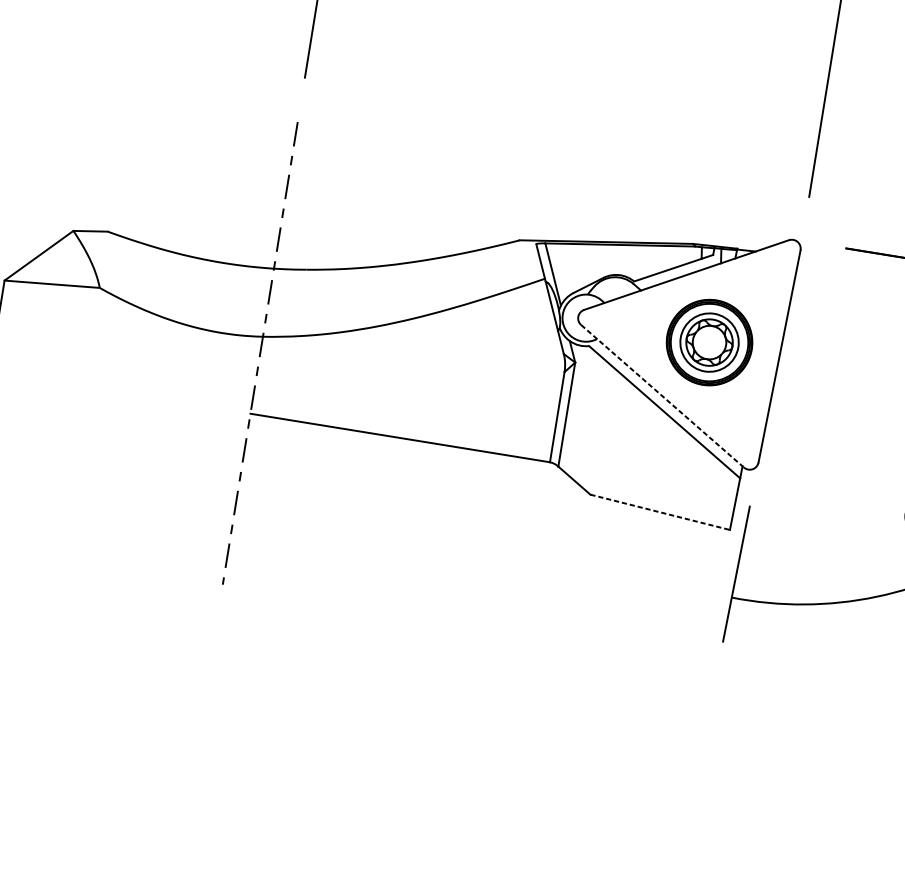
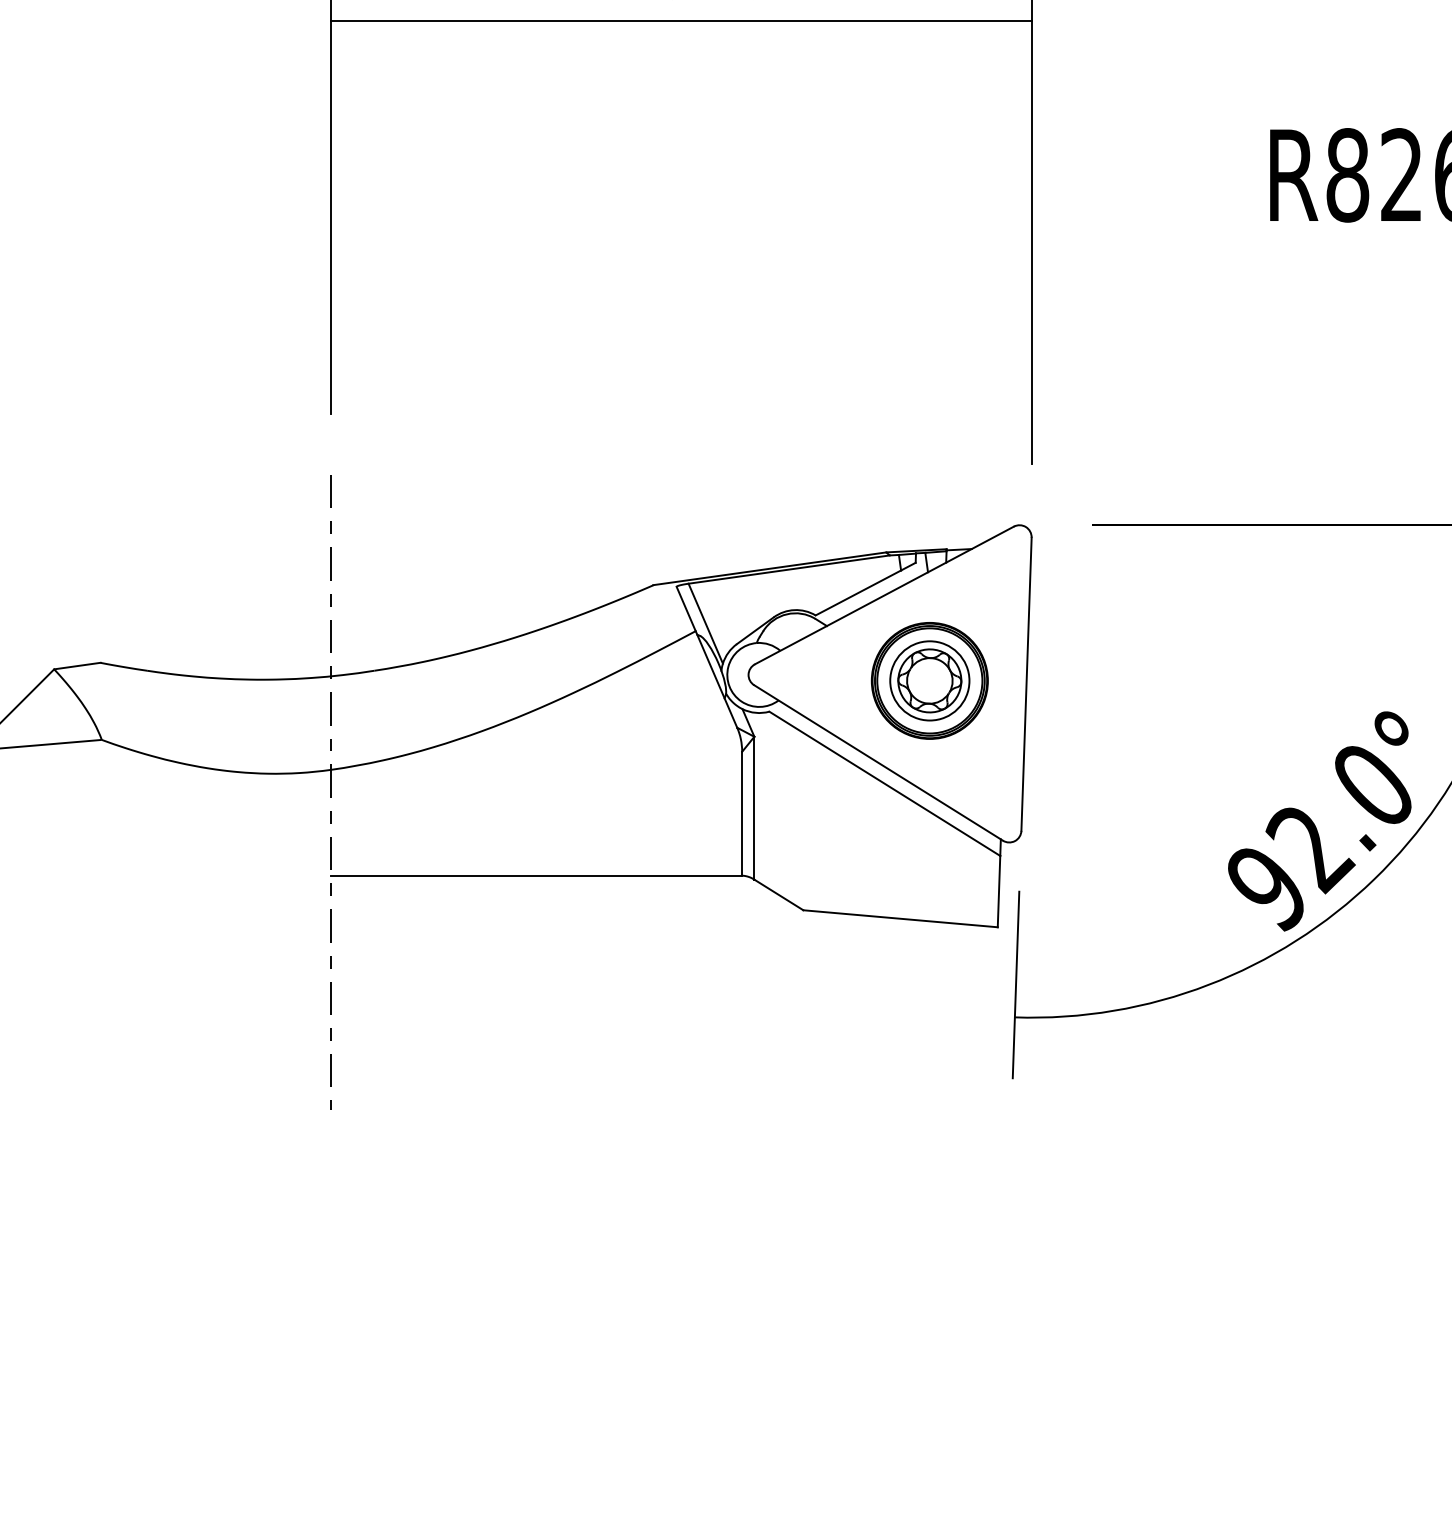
line: (662, 395) -> (878, 762), dashed -> solid
line: (660, 512) -> (900, 918), dashed -> solid

